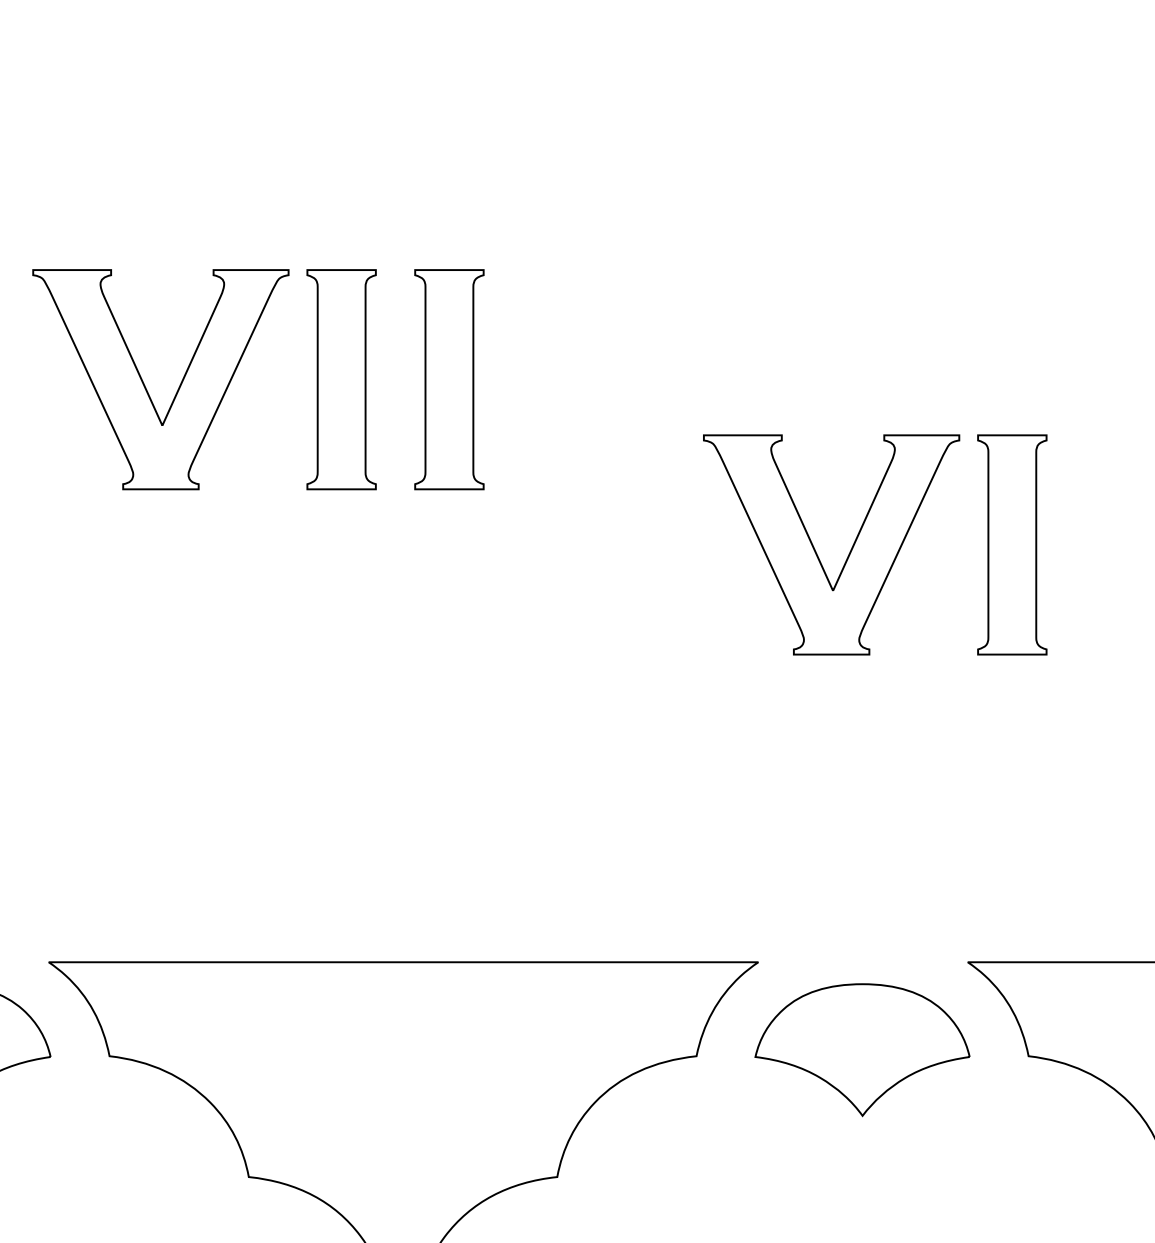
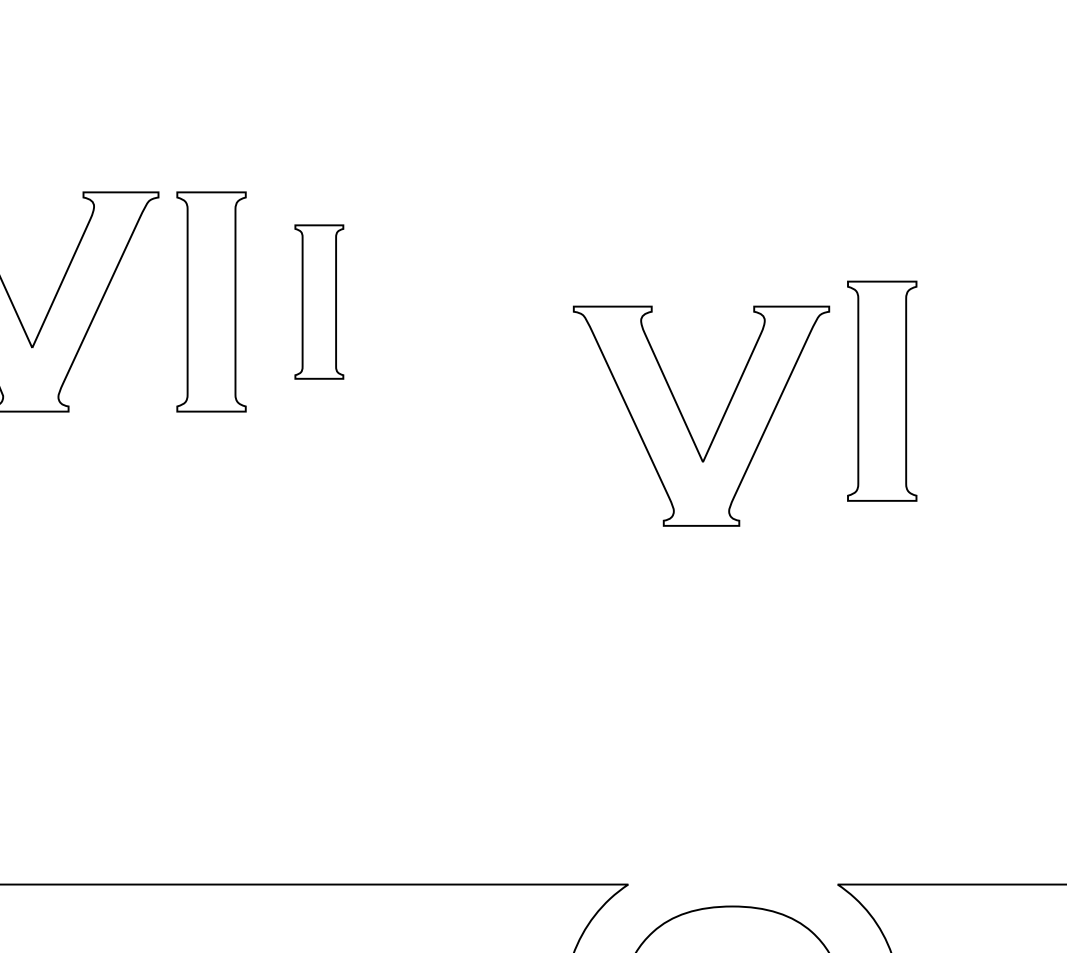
part: (449, 379) -> (319, 301), size x0.7
part: (1012, 544) -> (882, 390), moved
part: (816, 551) -> (686, 422), moved

